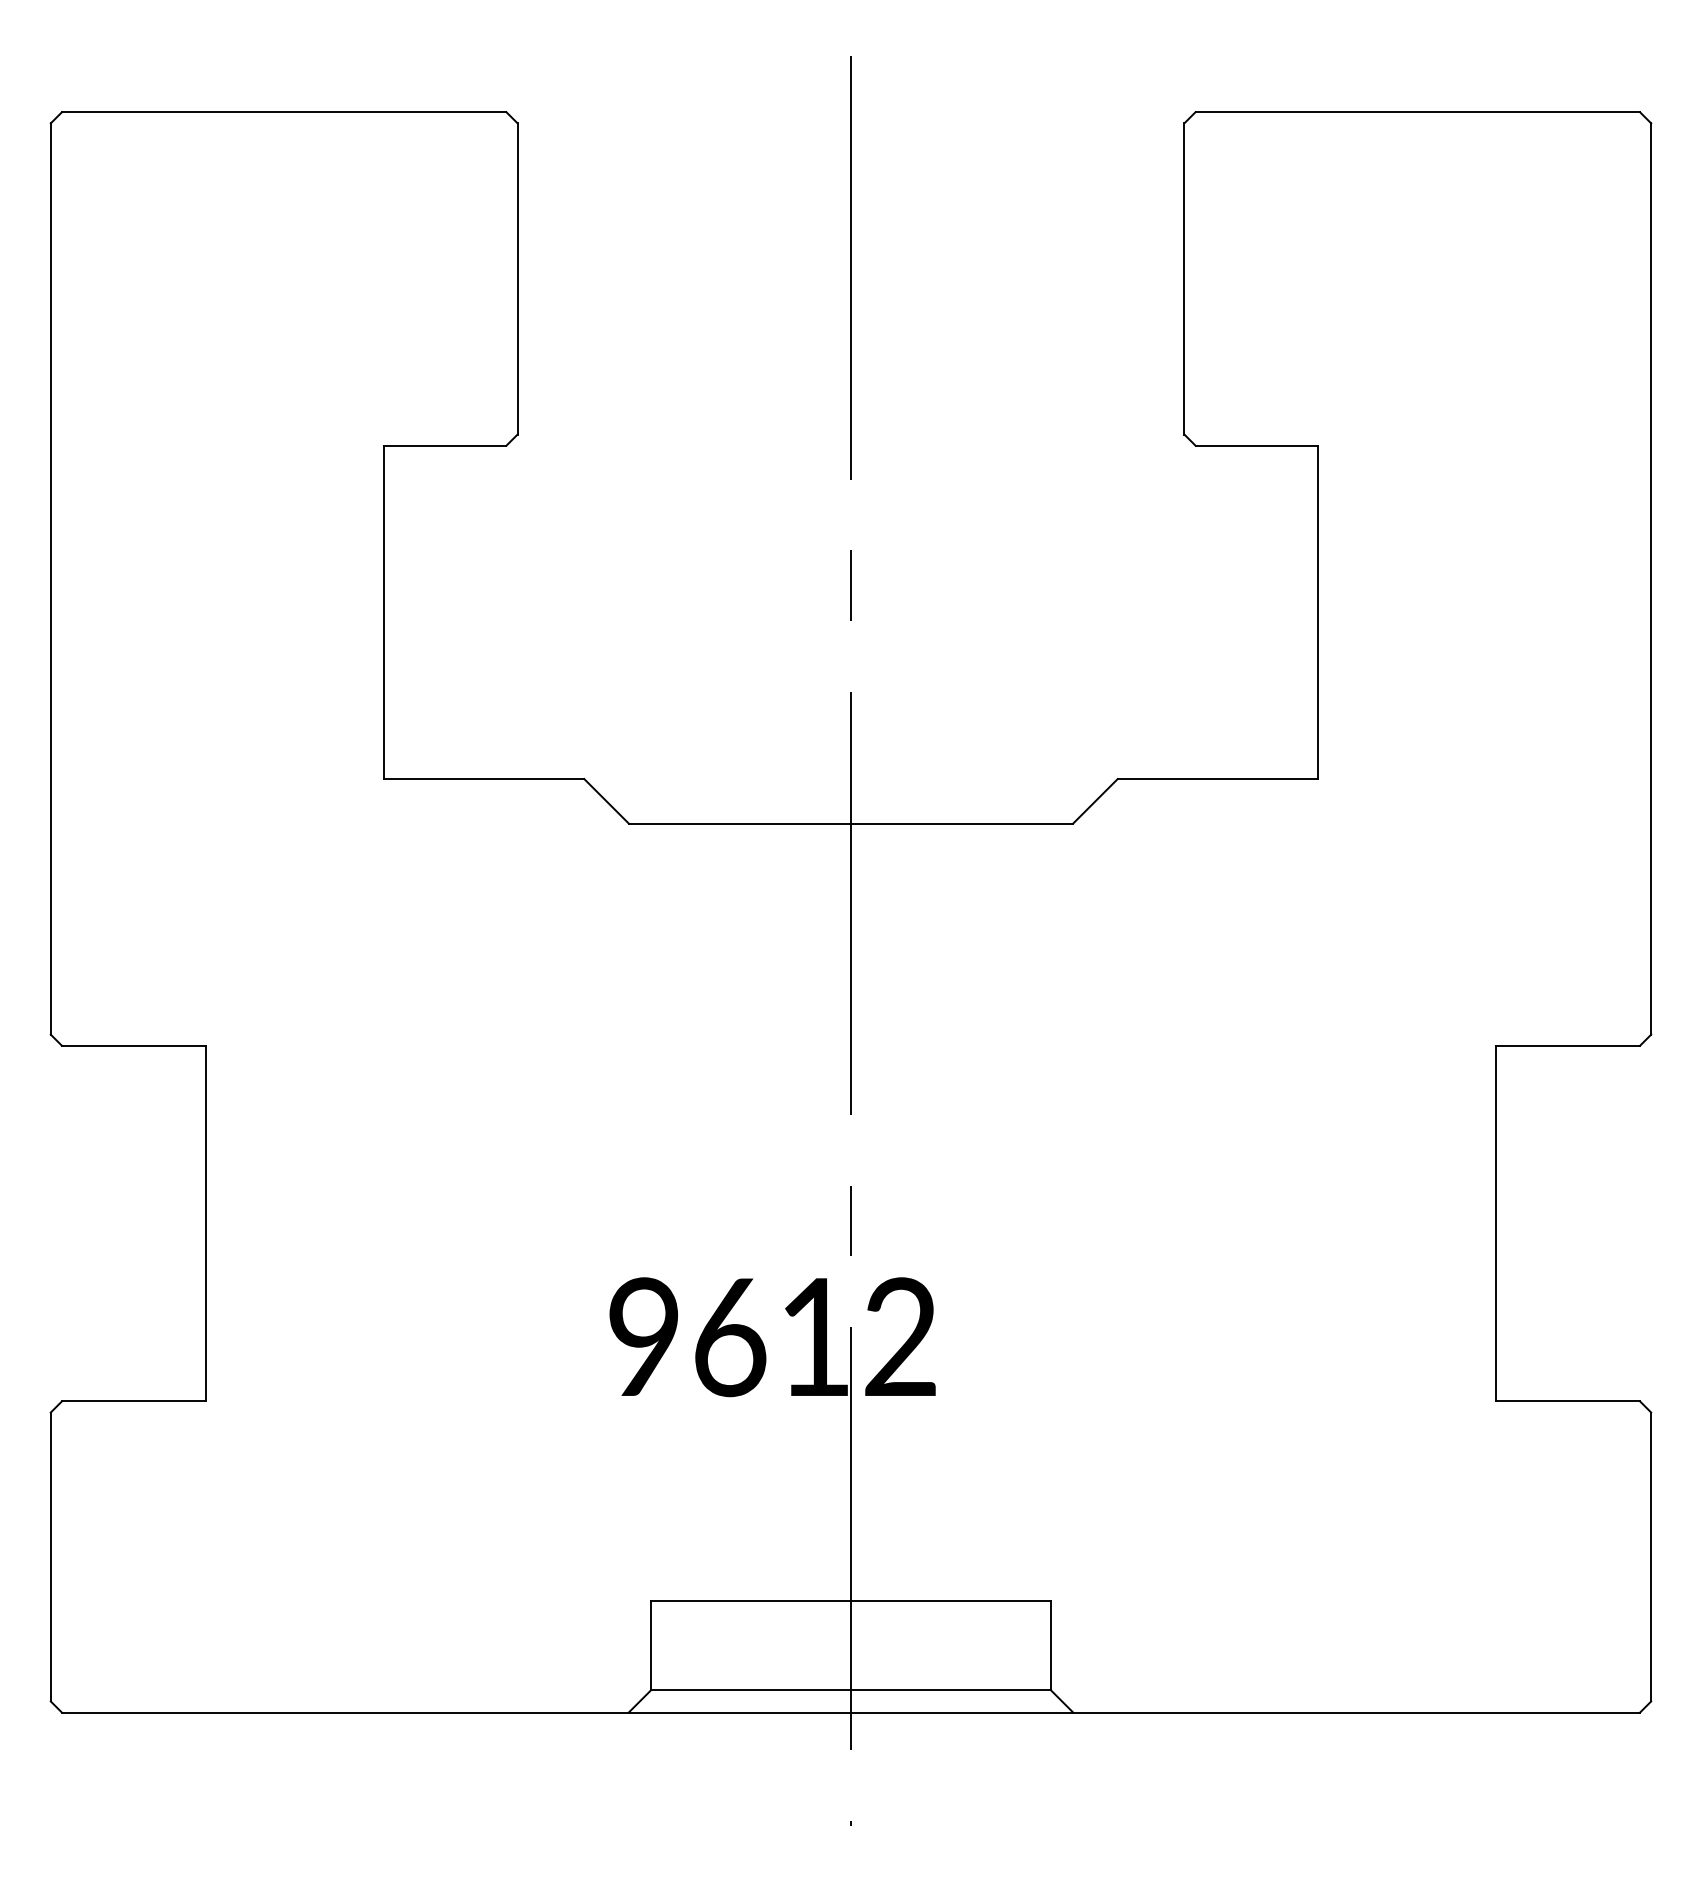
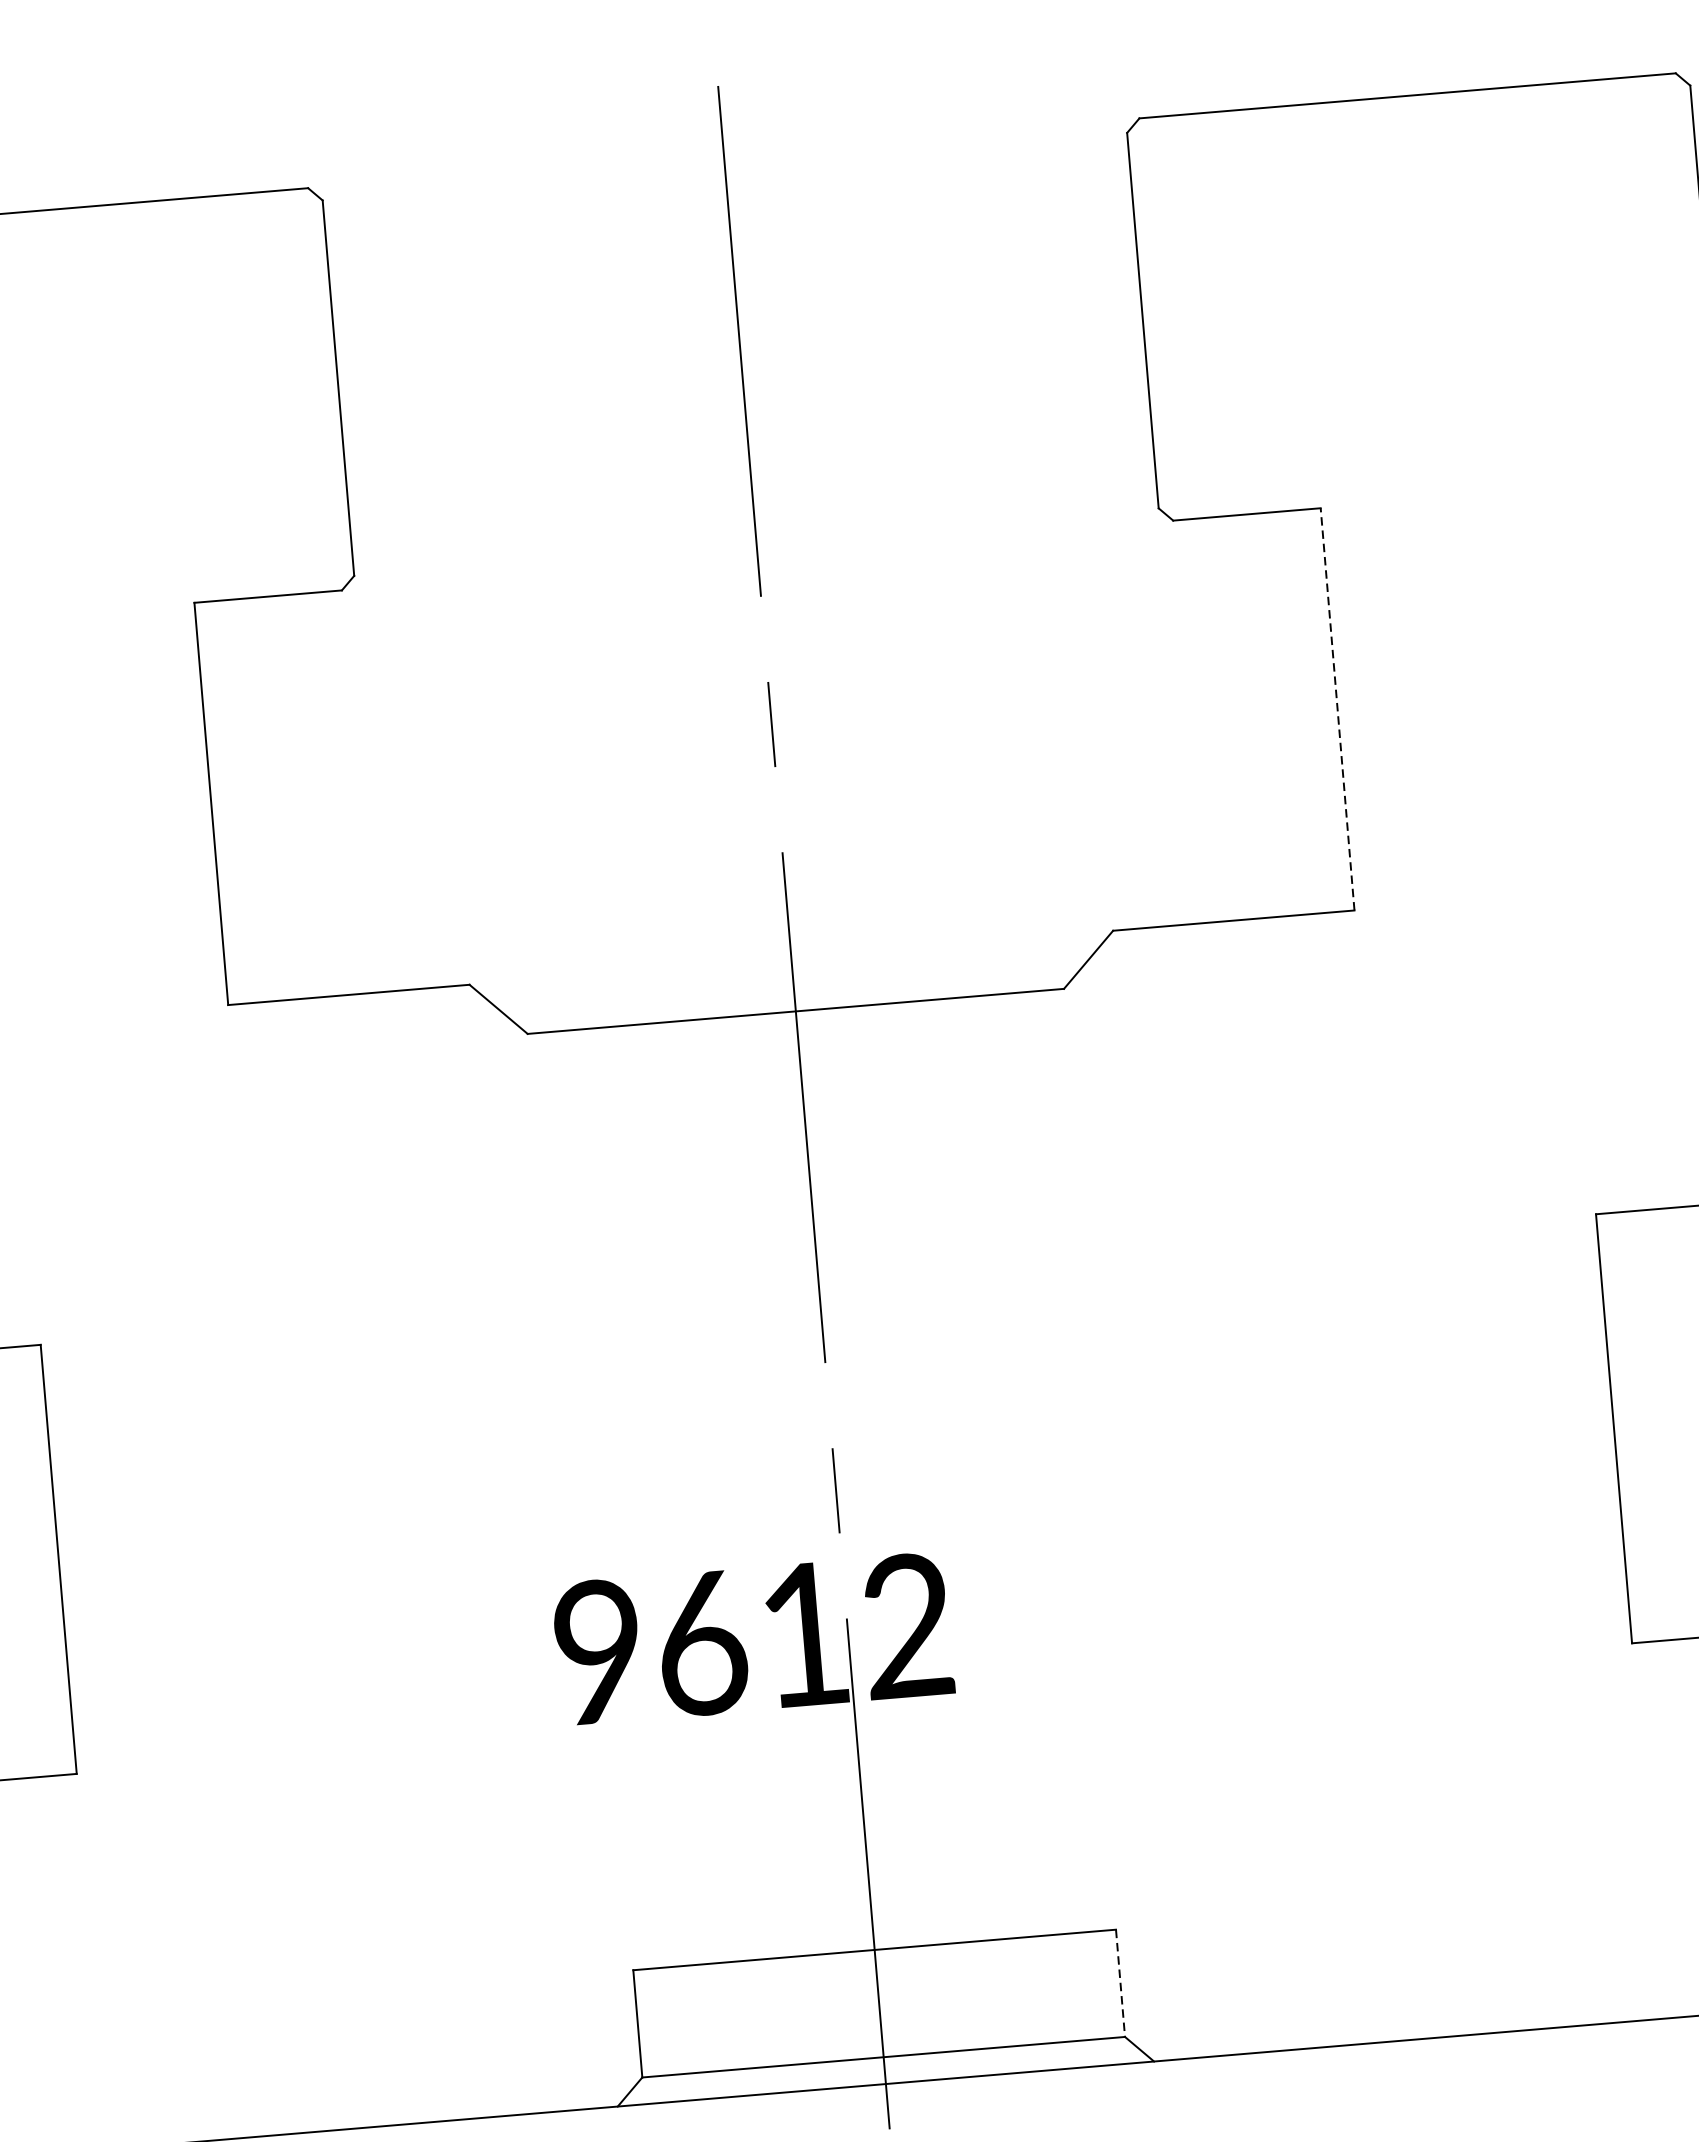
line: (1317, 612) -> (1337, 709), solid -> dashed
line: (1051, 1646) -> (1121, 1983), solid -> dashed

